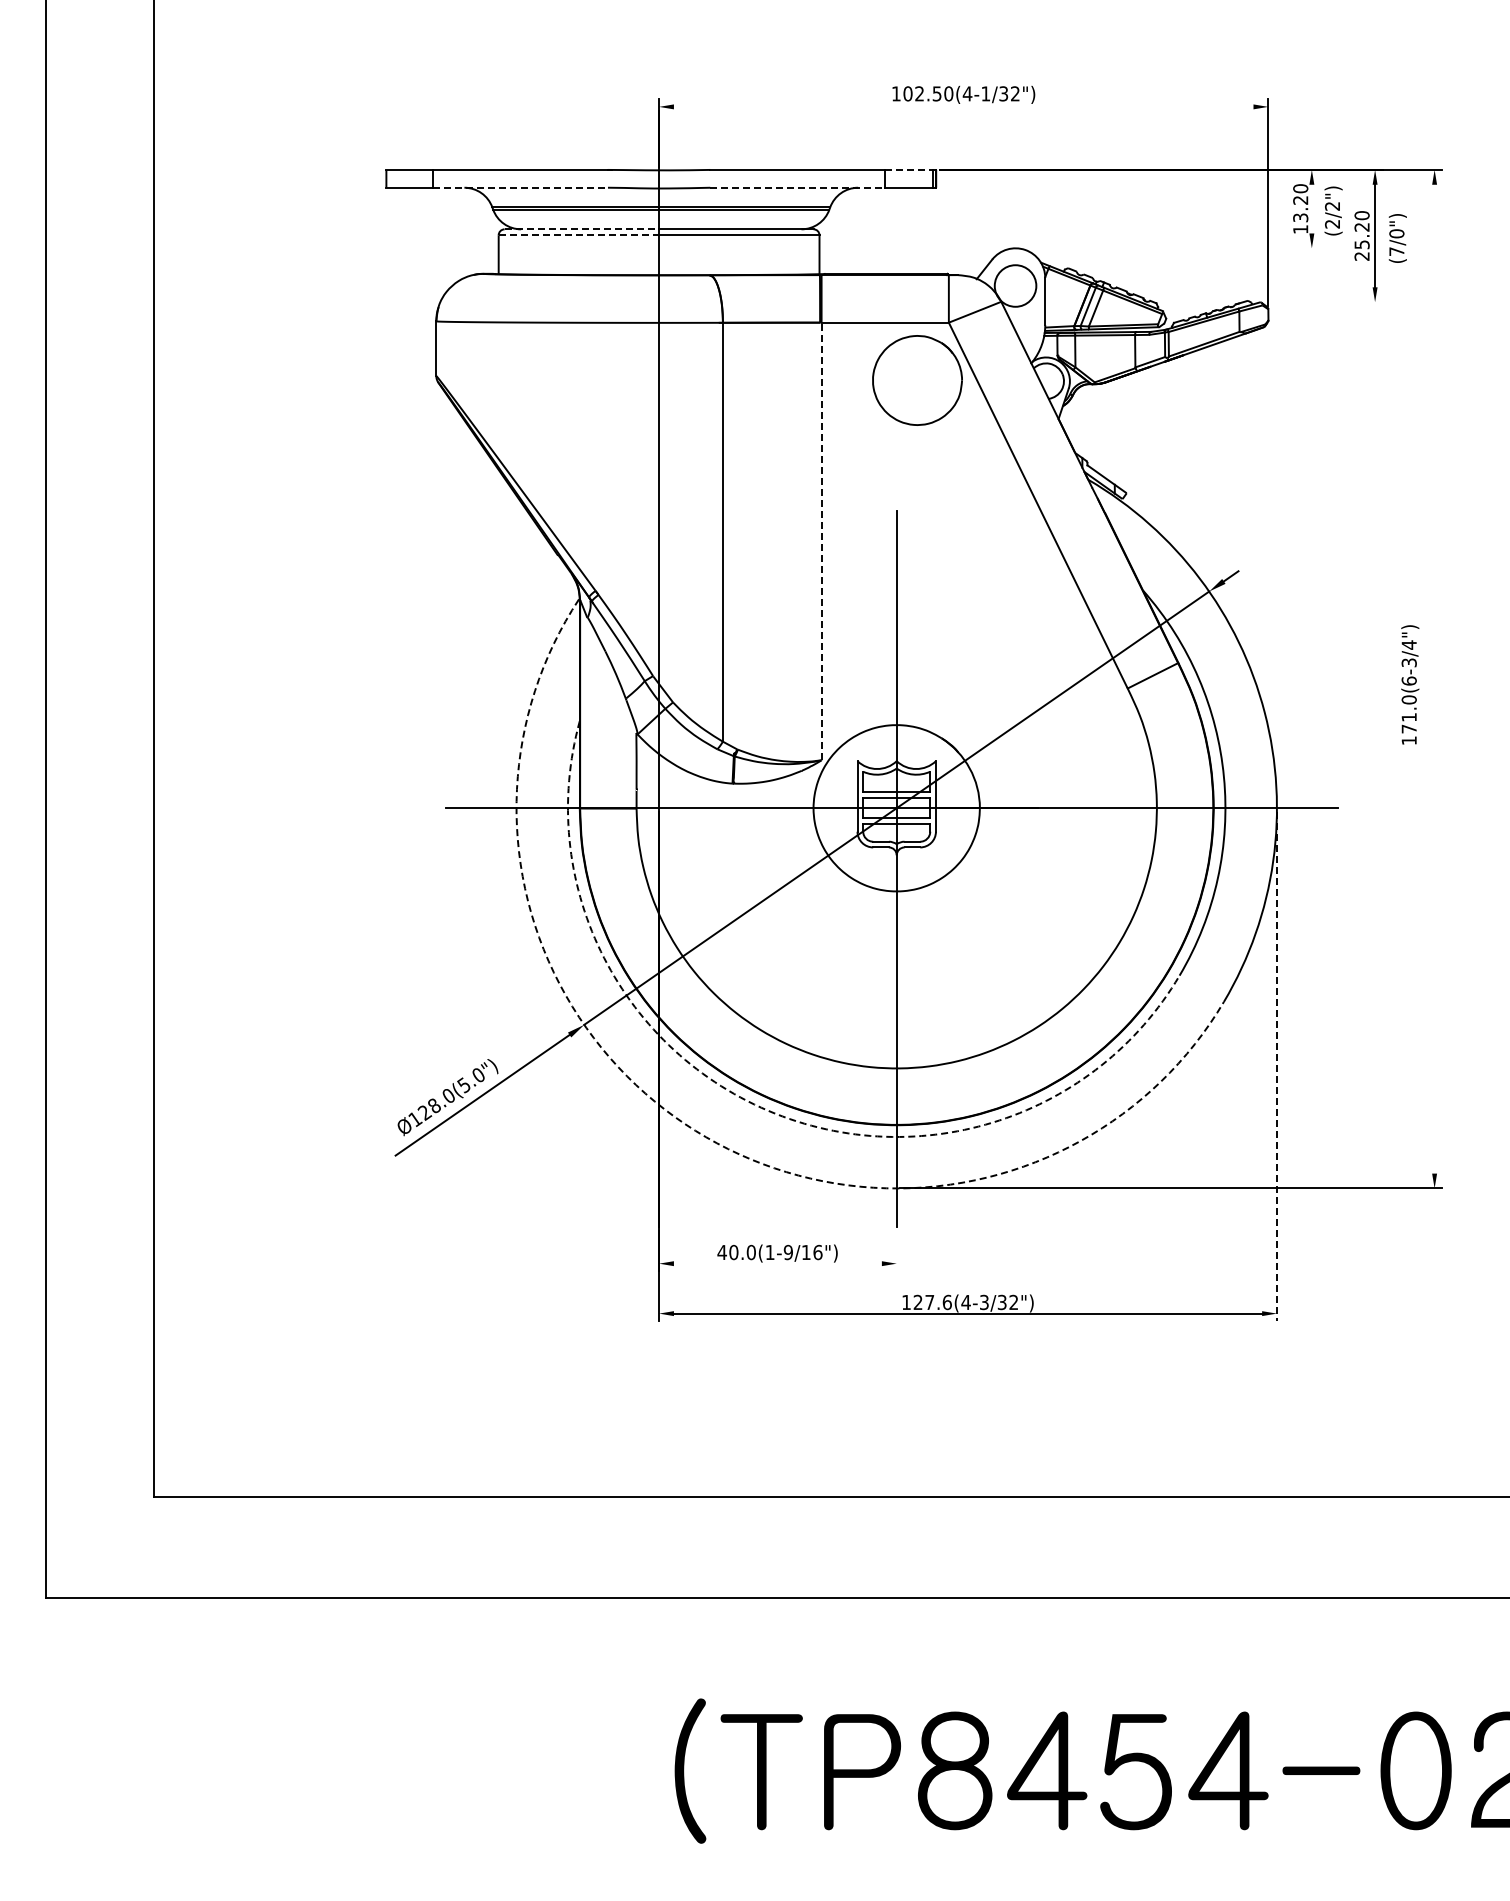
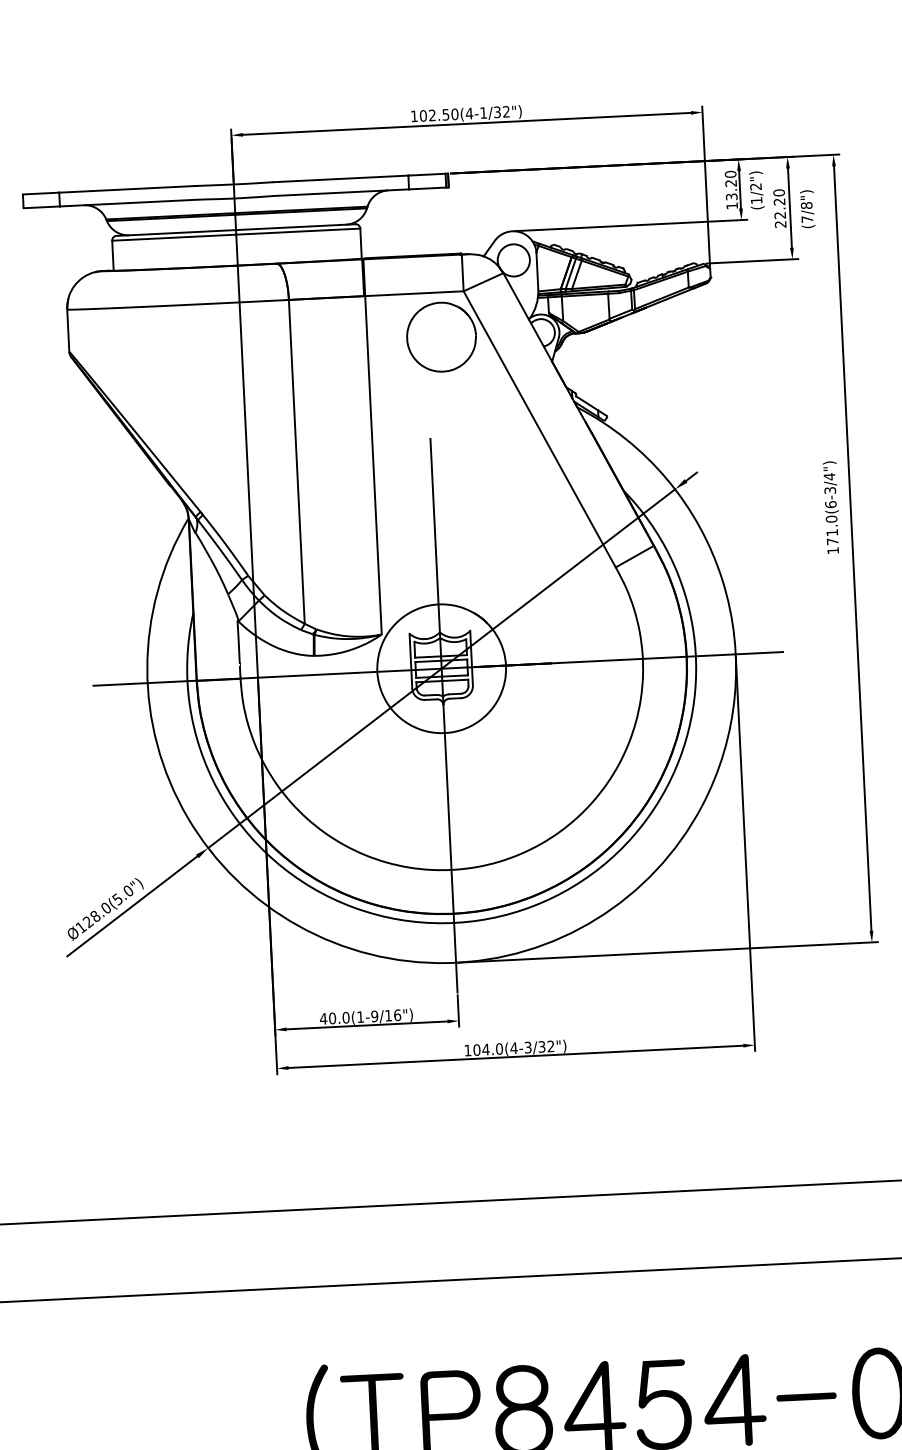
line: (963, 106) -> (466, 123), added
line: (909, 169) -> (427, 174), dashed -> solid
line: (521, 187) -> (128, 202), dashed -> solid
line: (798, 187) -> (342, 192), dashed -> solid
line: (1311, 208) -> (739, 189), added
text: (1332, 224) -> (756, 200), (2/2") -> (1/2")
line: (582, 229) -> (176, 233), dashed -> solid
text: (1396, 233) -> (806, 205), (7/0") -> (7/8")
line: (579, 235) -> (174, 237), dashed -> solid
text: (1361, 244) -> (779, 215), 25.20 -> 22.20
line: (1169, 248) -> (631, 225), added
line: (1323, 302) -> (752, 261), added
line: (821, 541) -> (373, 465), dashed -> solid
line: (1434, 678) -> (852, 548), added
text: (1410, 684) -> (832, 507), moved
line: (1276, 1066) -> (745, 854), dashed -> solid
arc: (768, 1110) -> (353, 907), dashed -> solid
arc: (695, 1130) -> (298, 925), dashed -> solid
line: (896, 1250) -> (458, 1010), added
line: (777, 1263) -> (366, 1025), added
text: (932, 1302) -> (488, 1049), 127.6(4-3/32") -> 104.0(4-3/32")

